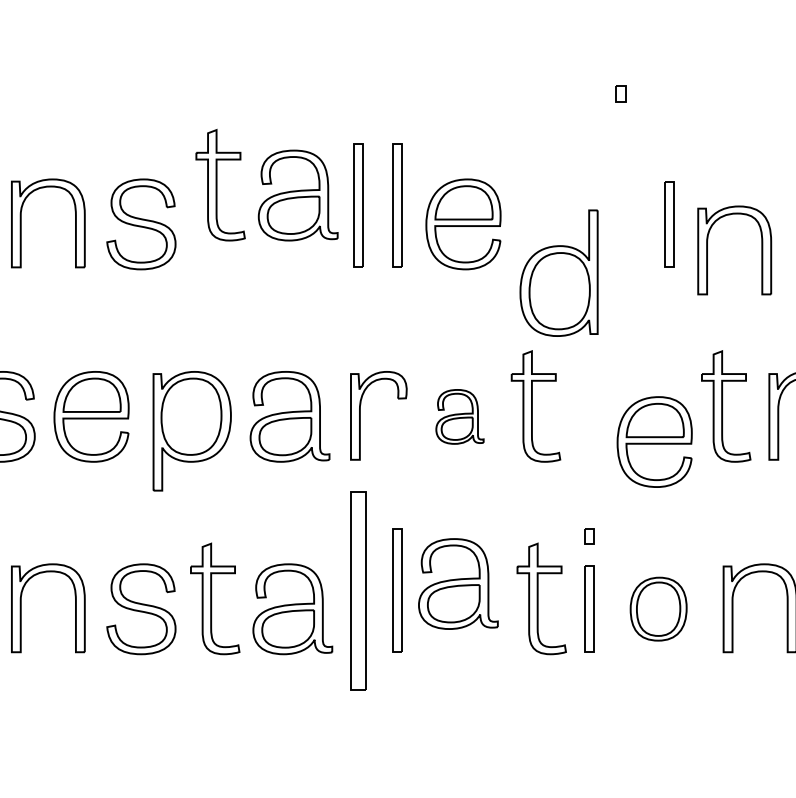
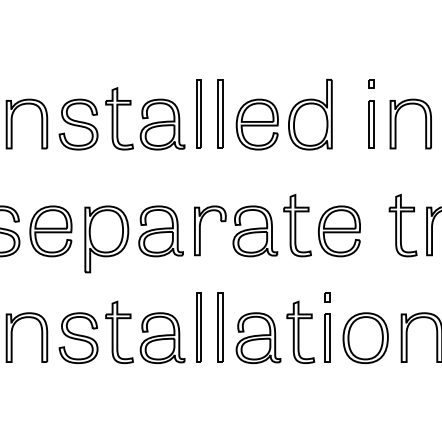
part: (620, 92) -> (371, 83), moved
part: (267, 184) -> (145, 118), moved
part: (708, 249) -> (396, 123), moved
part: (559, 272) -> (310, 114), moved
part: (460, 417) -> (255, 231), size x1.67
part: (654, 442) -> (339, 231), moved
part: (458, 582) -> (258, 337), moved
part: (357, 590) -> (198, 327), size x0.62
part: (658, 608) -> (365, 337), size x1.43

